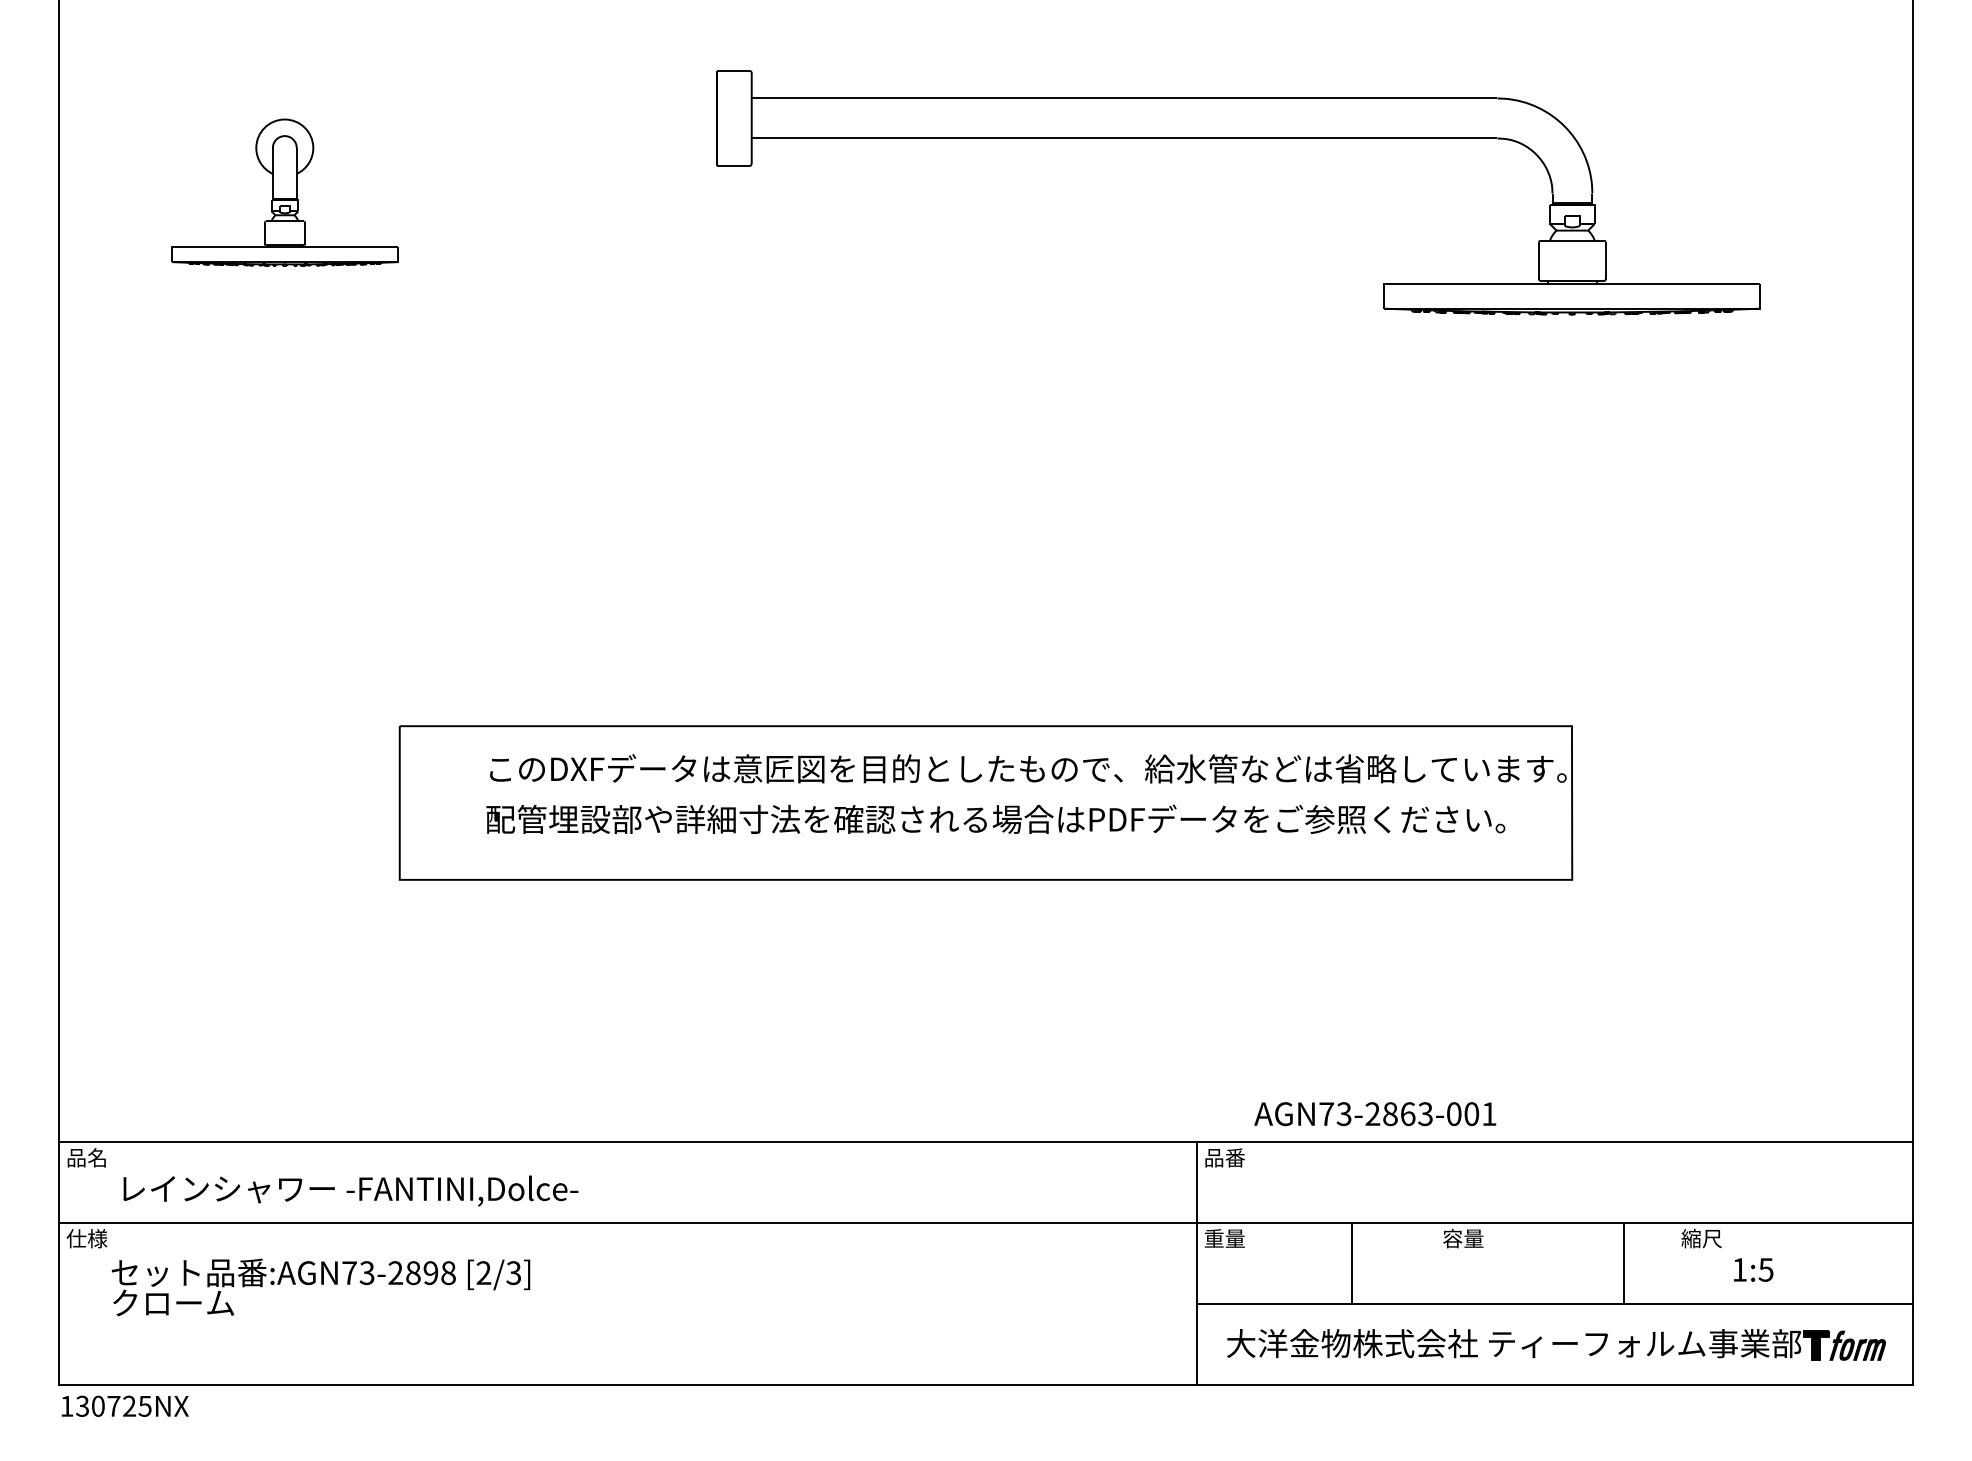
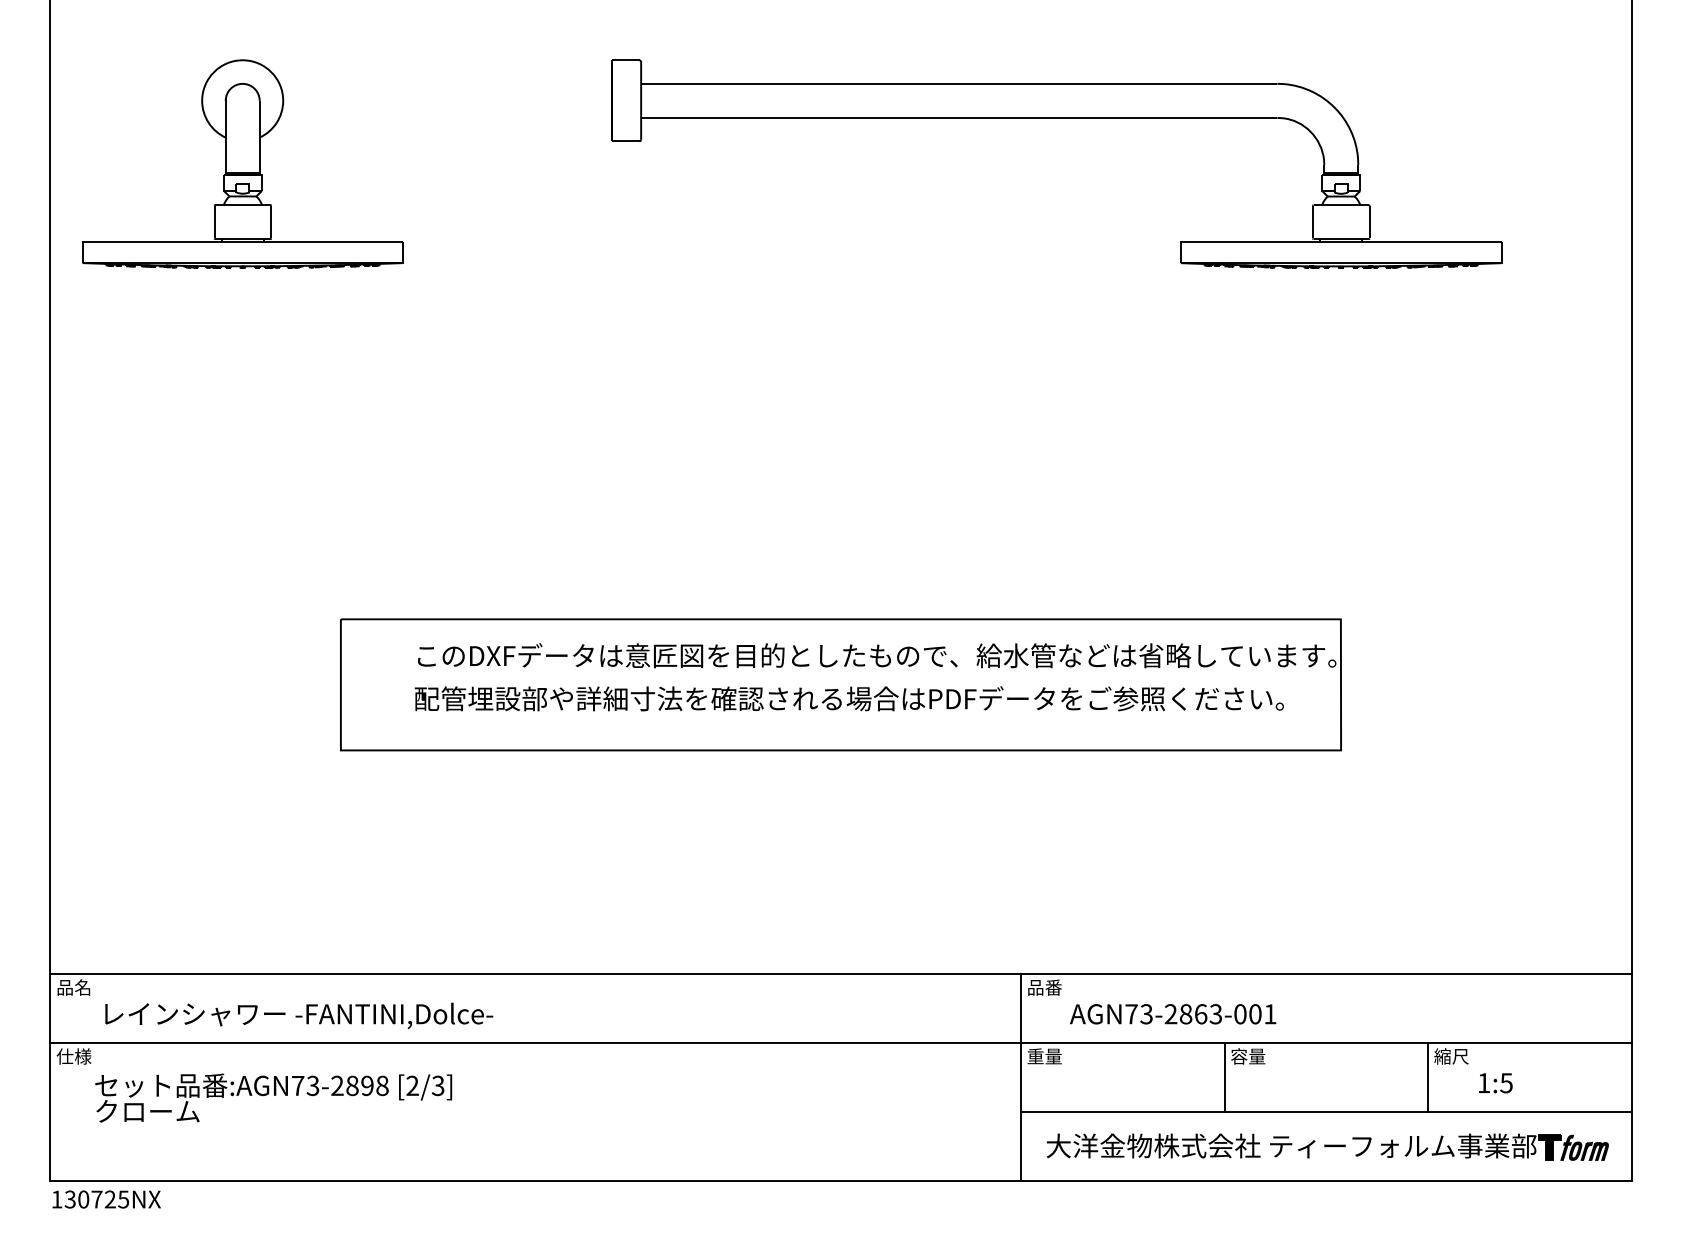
part: (284, 191) -> (242, 163), size x1.67
text: (1375, 1114) -> (1173, 1014), moved
line: (1352, 1263) -> (1224, 1077), moved
line: (1624, 1263) -> (1428, 1077), moved

